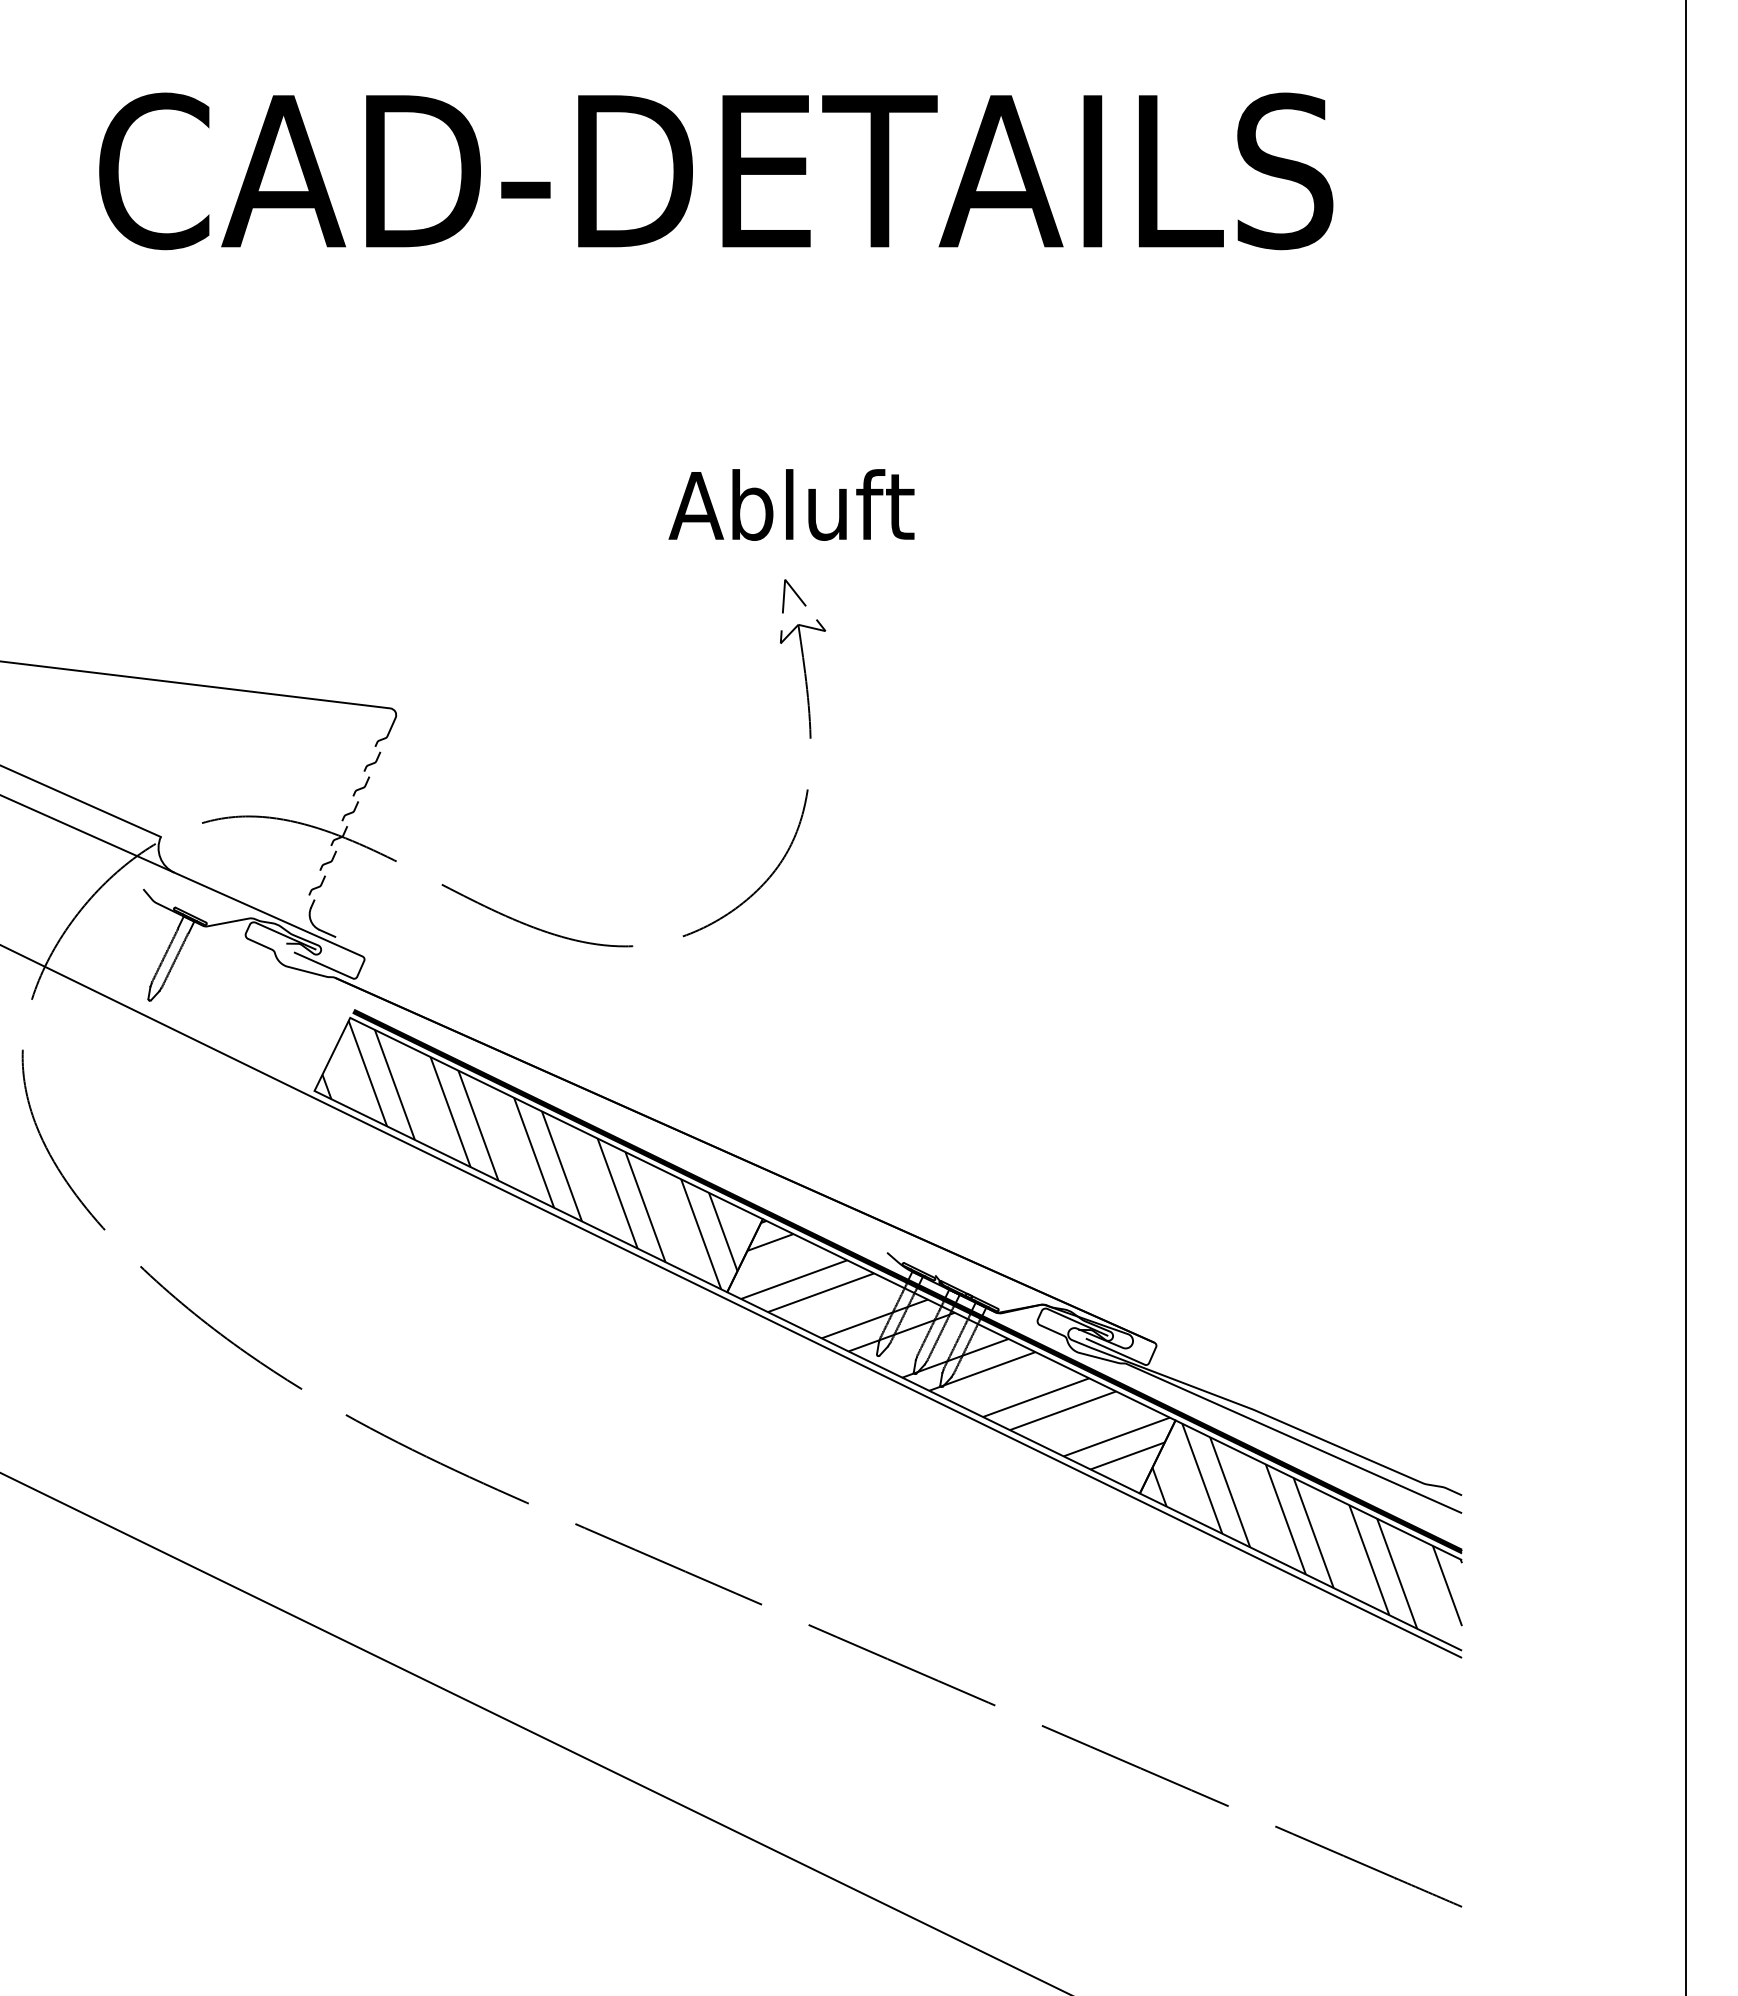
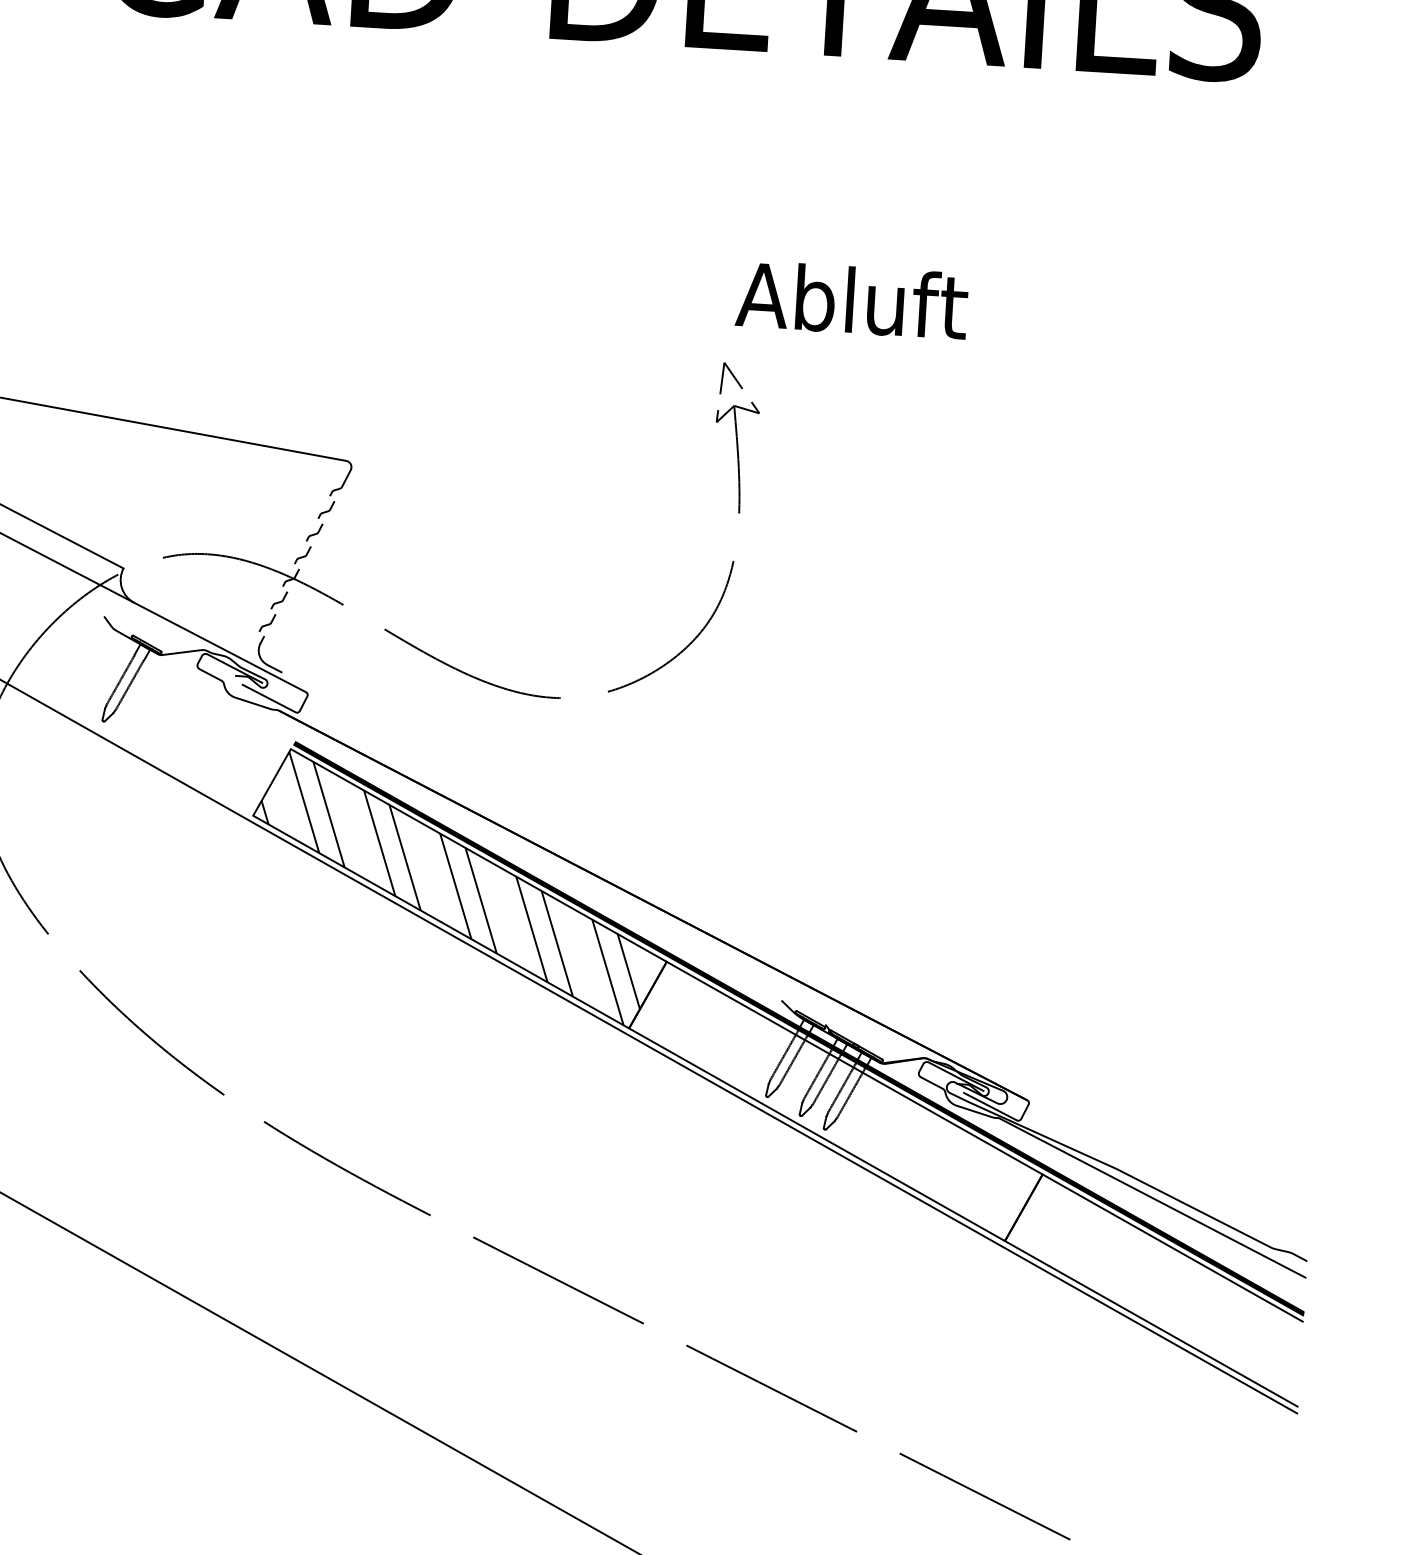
text: (791, 504) -> (852, 299), moved
hatch: (955, 1344) -> (840, 1090), removed
hatch: (1307, 1525) -> (1160, 1280), removed

